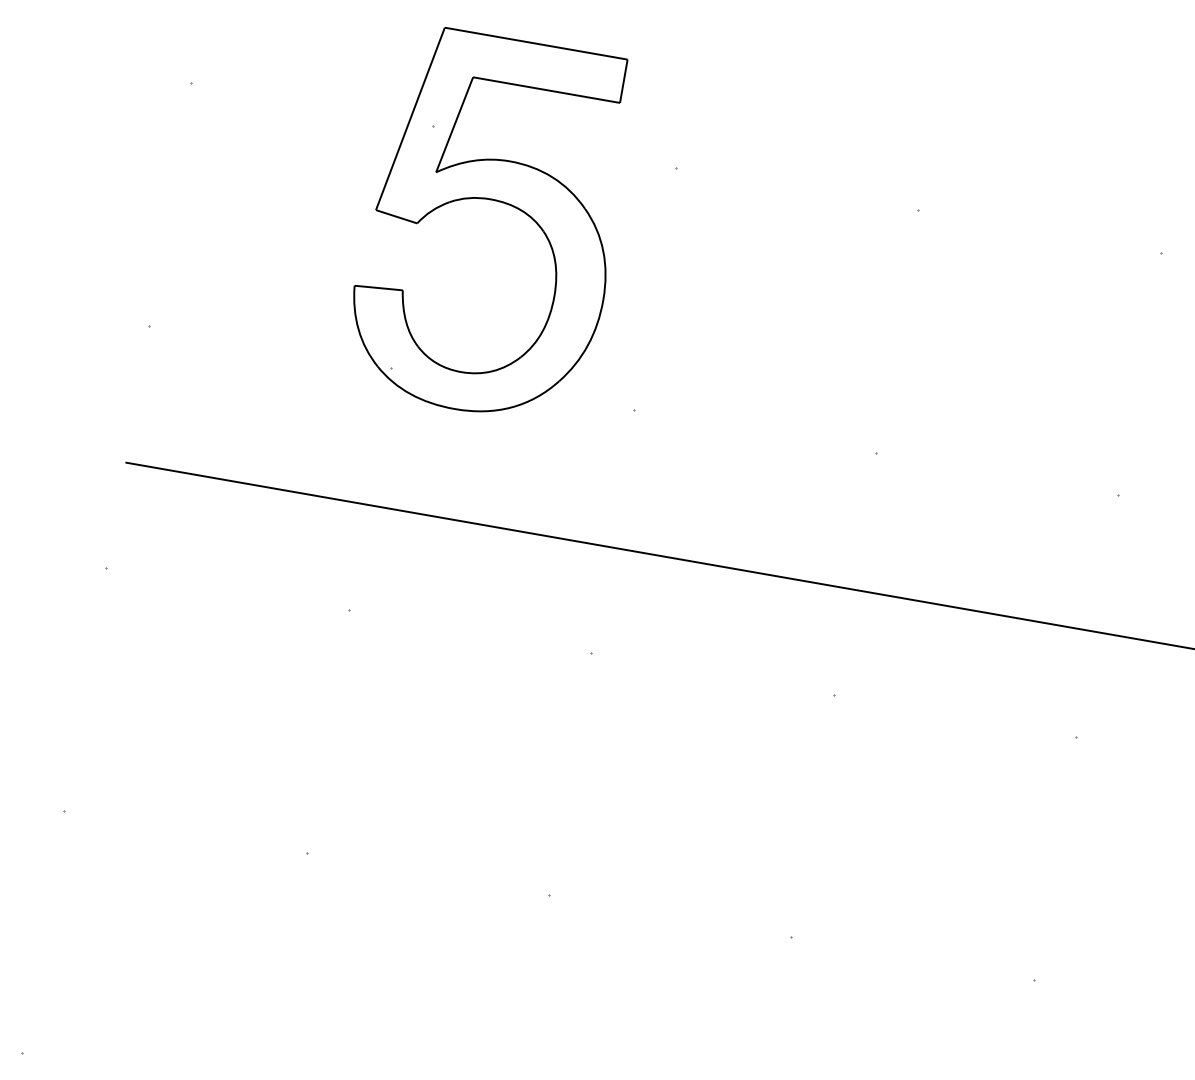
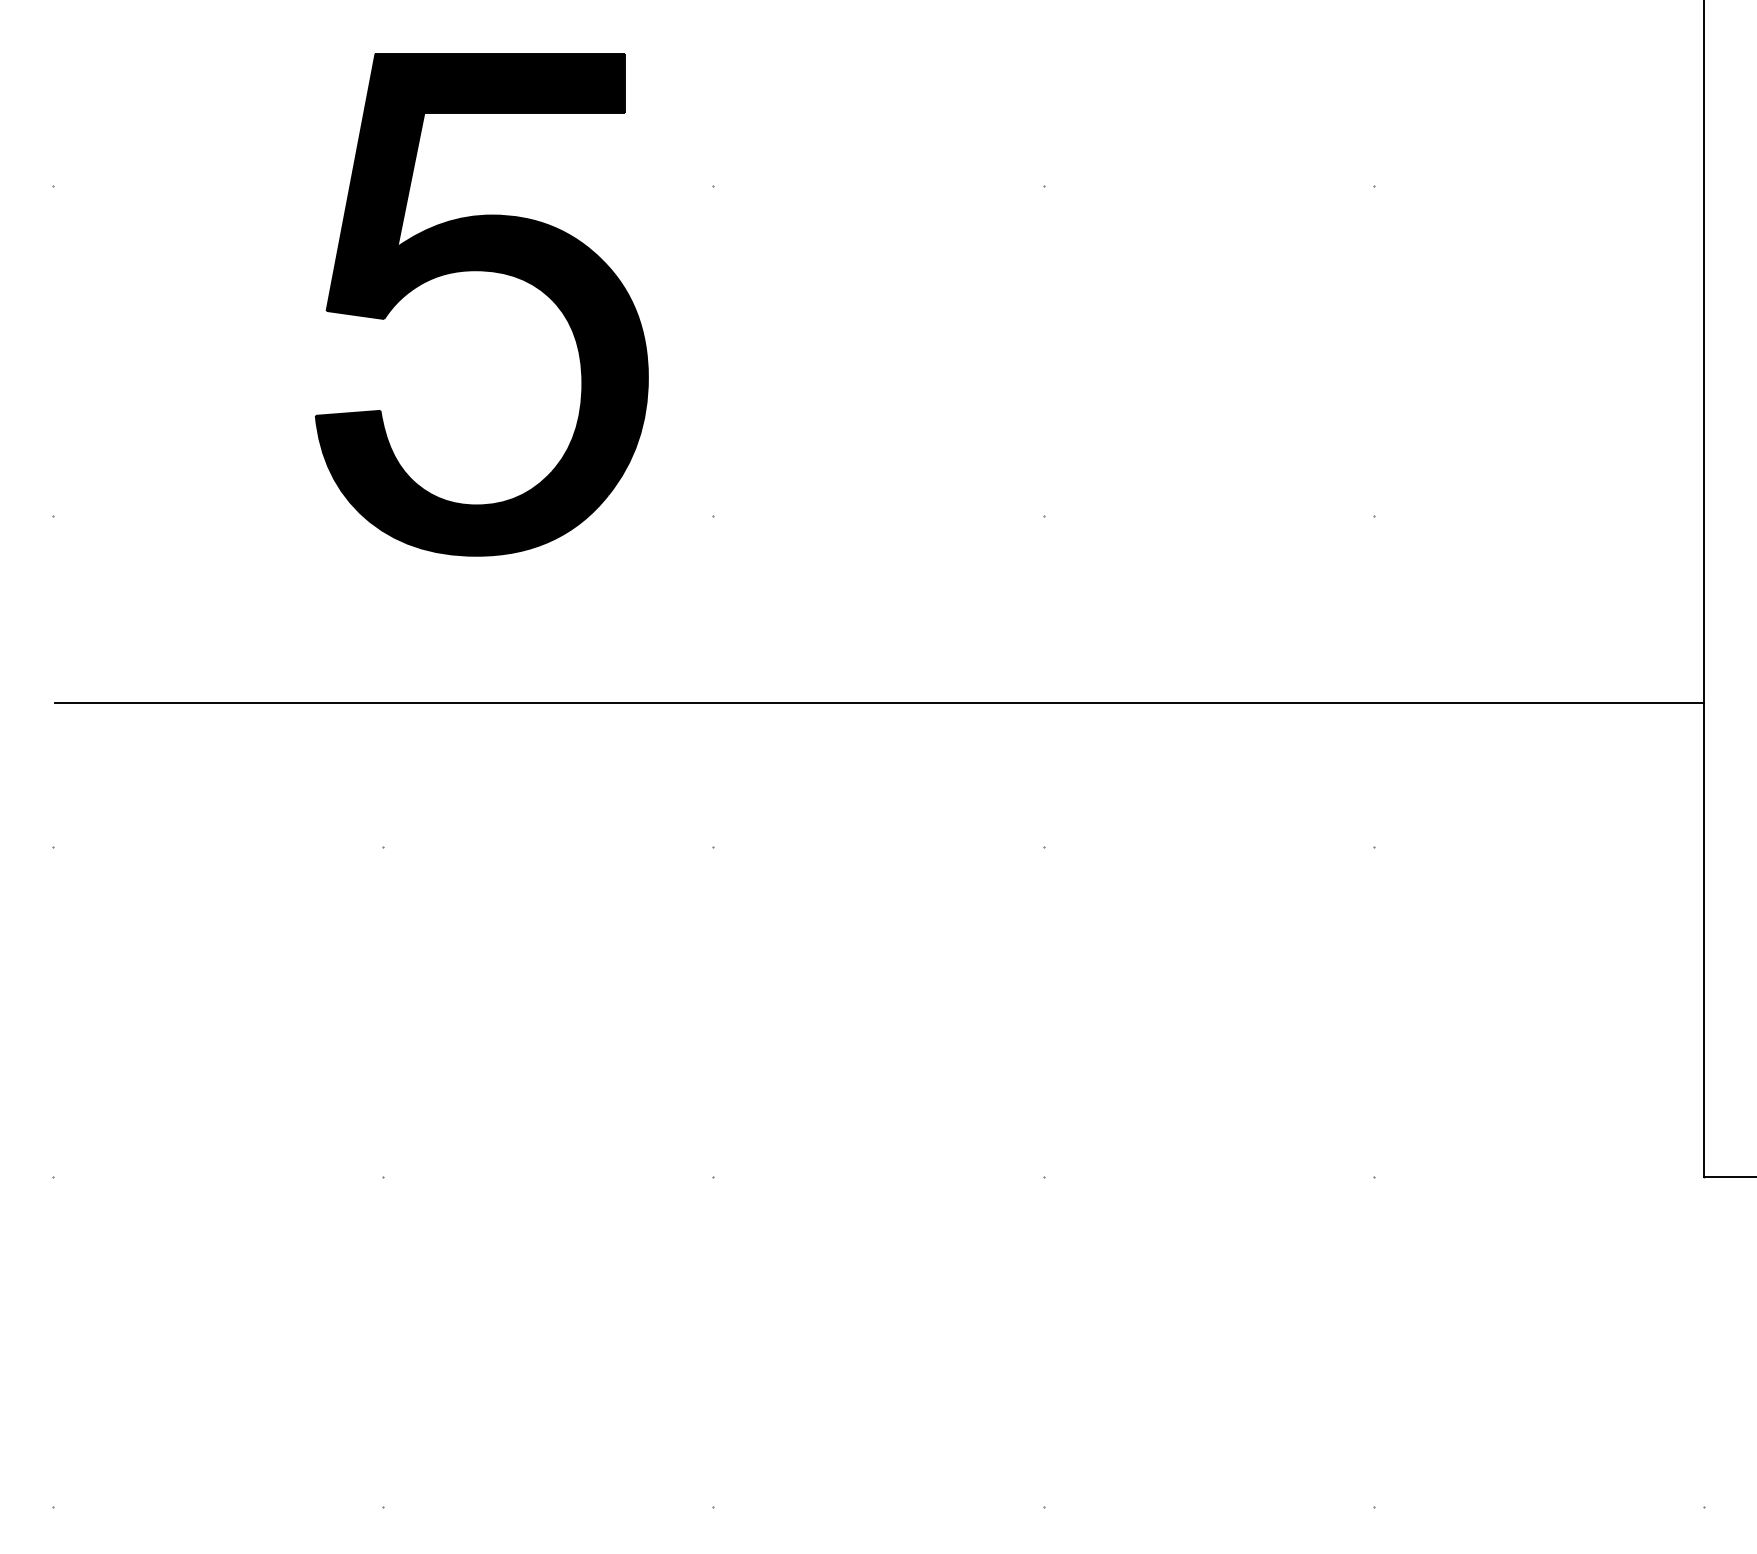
fill: (490, 225) -> (481, 304), added

